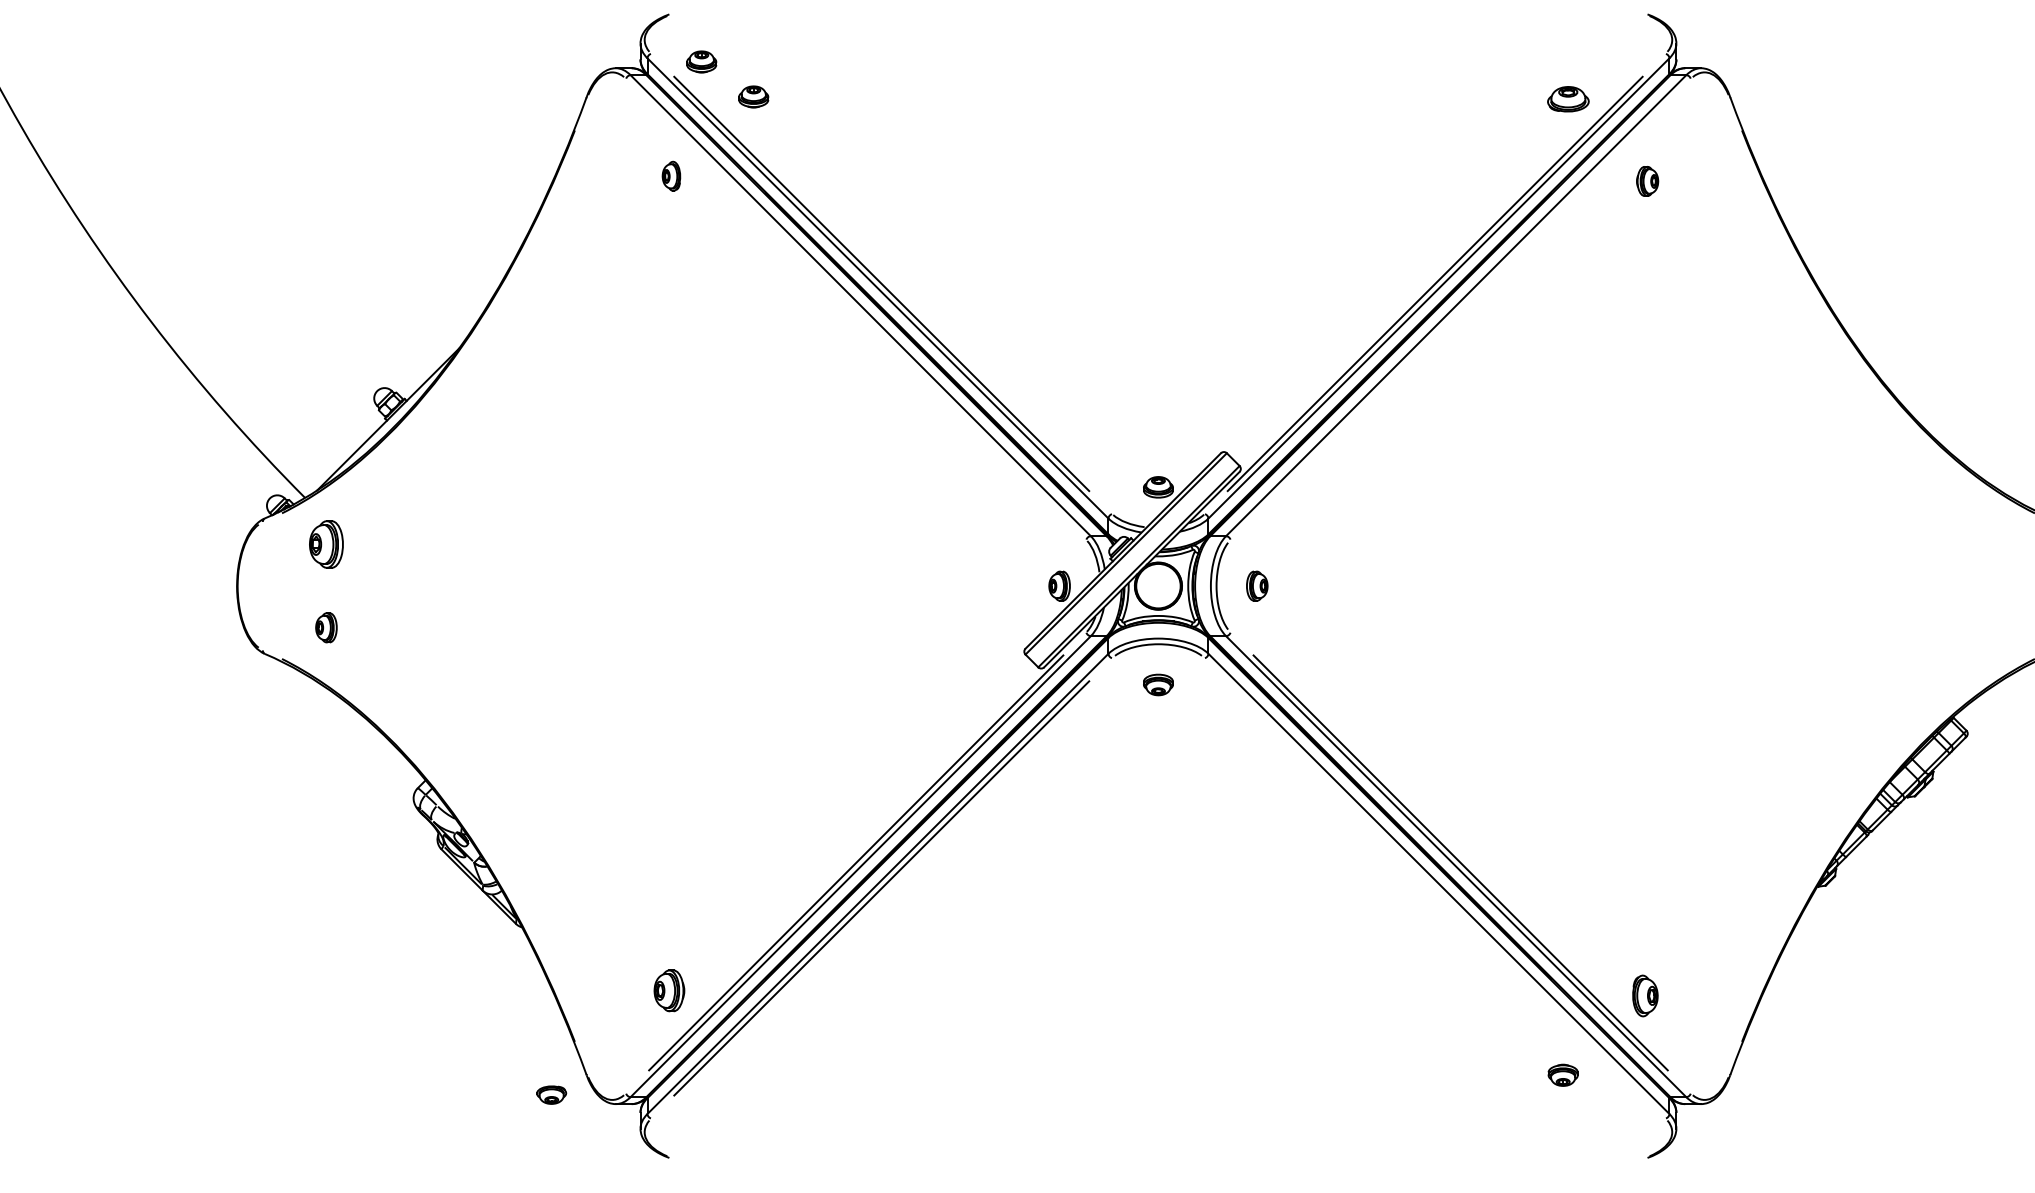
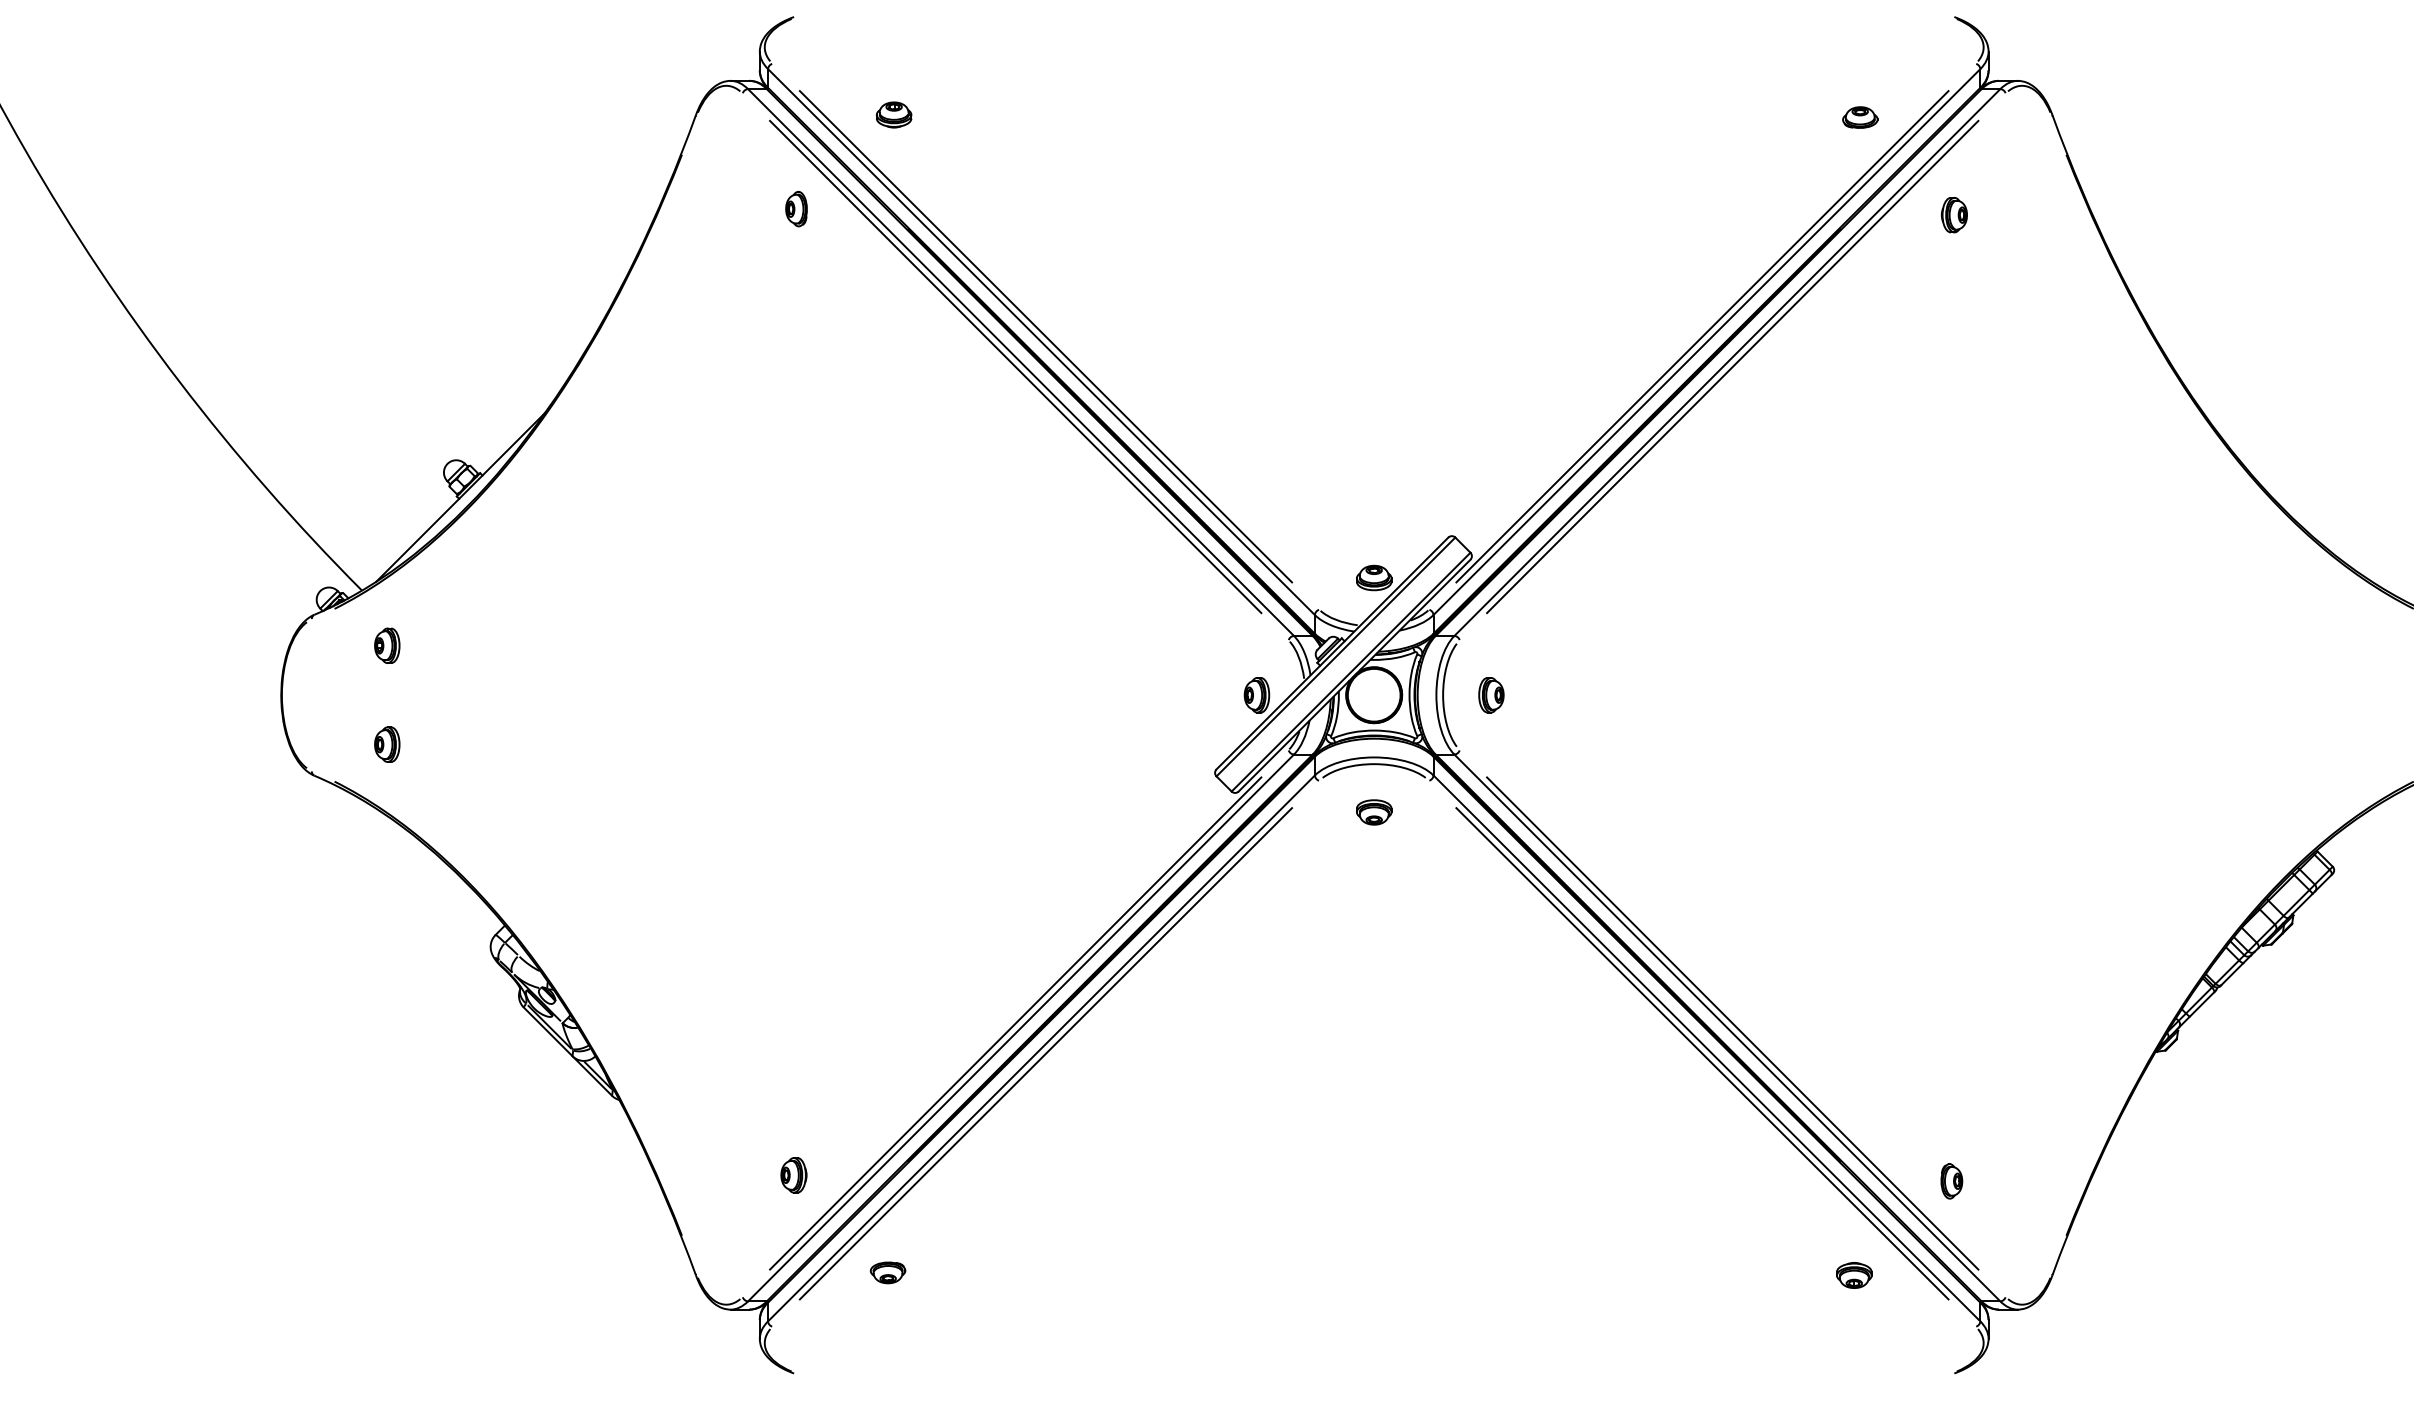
part: (701, 61) -> (832, 72), removed
part: (1567, 98) -> (1859, 116), size x0.71
line: (856, 309) -> (1016, 367), added
line: (1460, 309) -> (1732, 367), added
part: (326, 544) -> (387, 645), size x0.62
line: (1434, 888) -> (1701, 1053), added
part: (668, 990) -> (793, 1174), size x0.71
part: (1645, 995) -> (1951, 1180), size x0.71
part: (551, 1094) -> (887, 1272), moved

